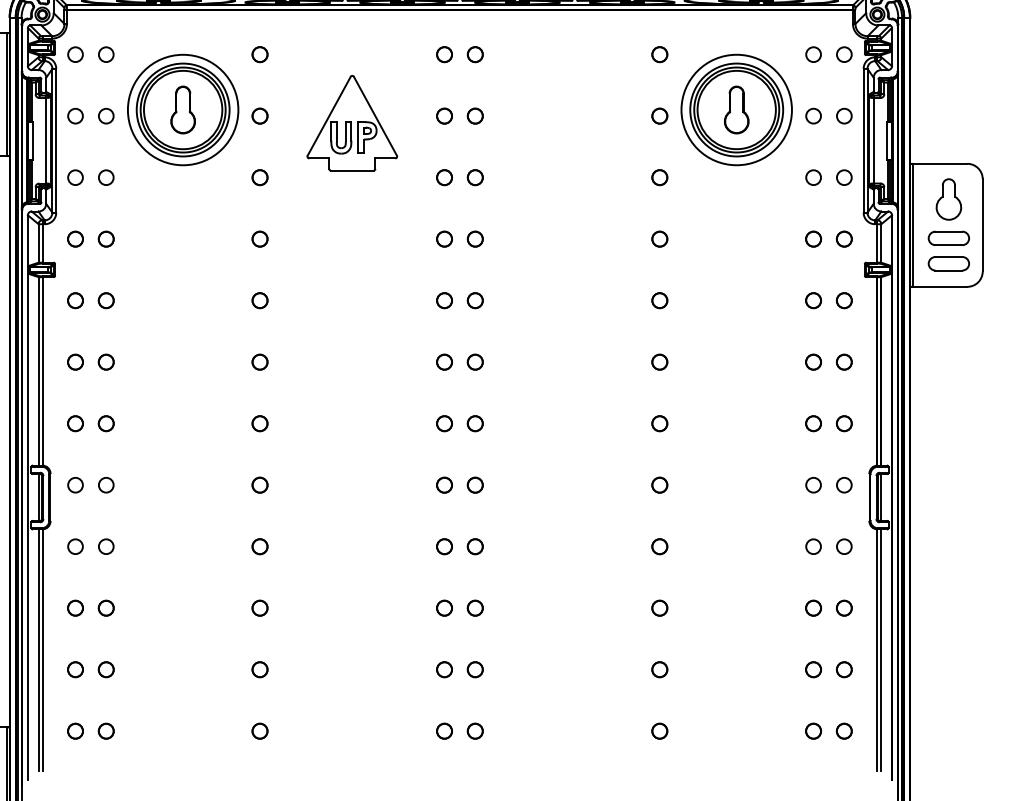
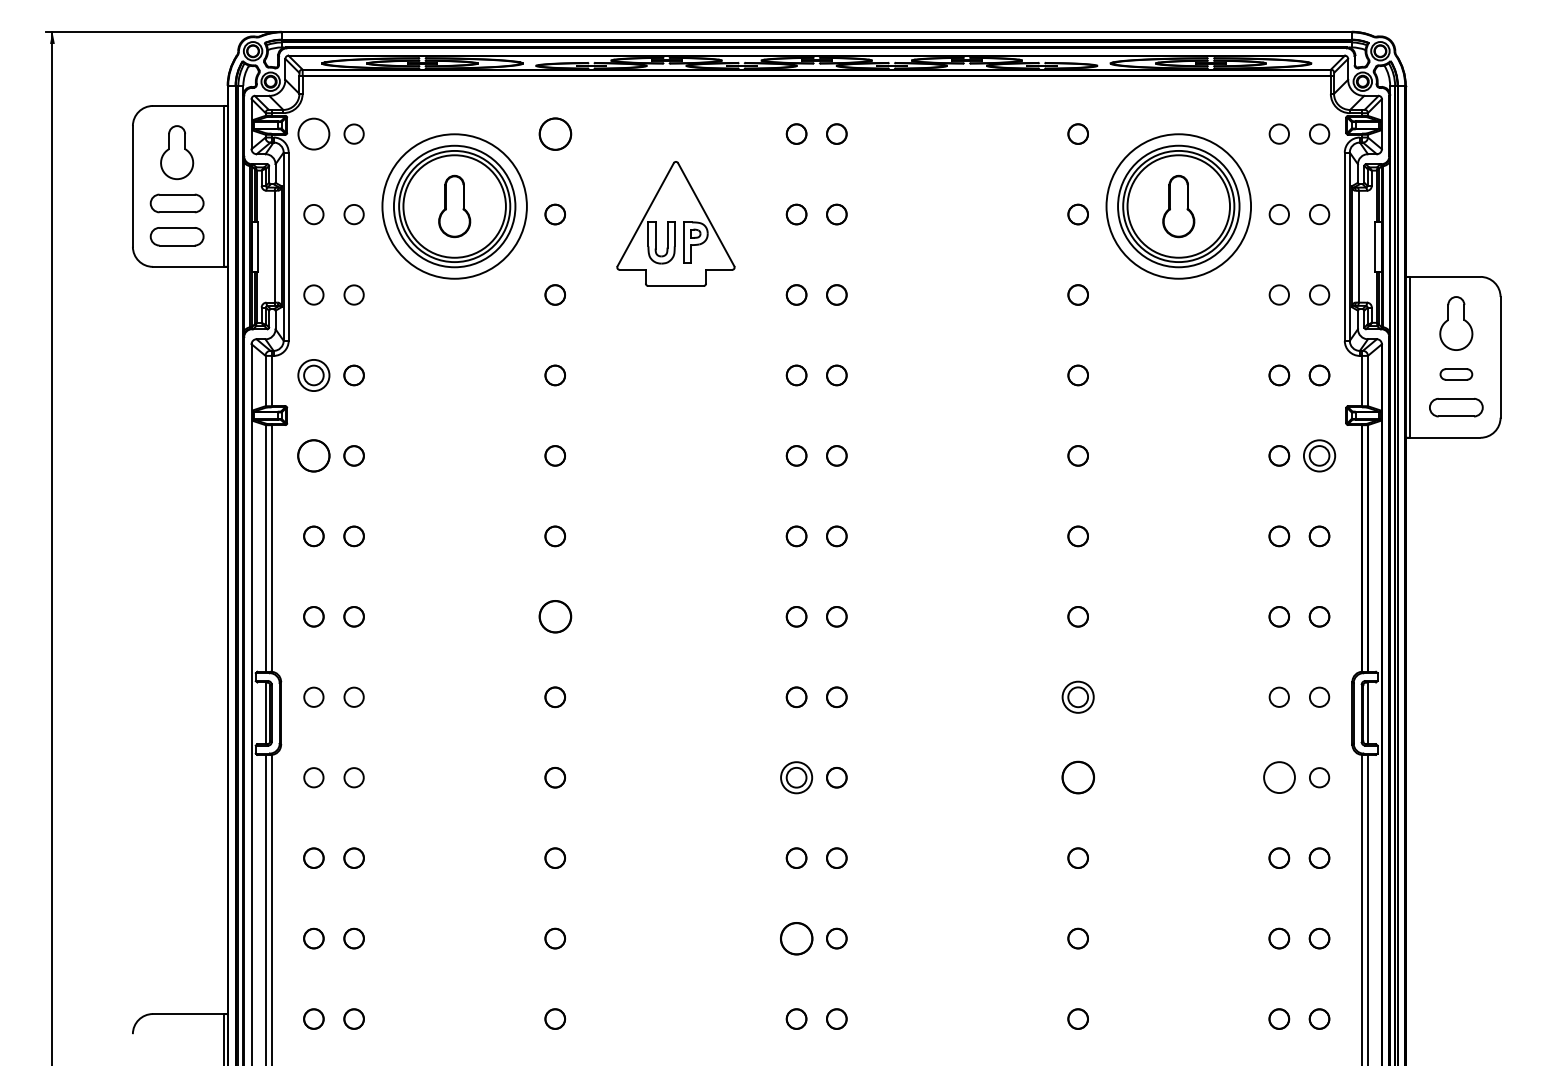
circle: (75, 54) -> (313, 133), size x1.6
circle: (259, 54) -> (554, 133), size x1.6
part: (949, 238) -> (1456, 374), size x0.6
circle: (75, 239) -> (313, 375), size x1.6
circle: (75, 300) -> (313, 455), size x1.6
circle: (844, 300) -> (1319, 455), size x1.6
circle: (259, 423) -> (554, 616), size x1.6
circle: (659, 485) -> (1077, 697), size x1.6
circle: (444, 546) -> (796, 777), size x1.6
circle: (659, 546) -> (1077, 777), size x1.6
circle: (812, 546) -> (1278, 777), size x1.6
part: (444, 669) -> (796, 938), size x1.6

